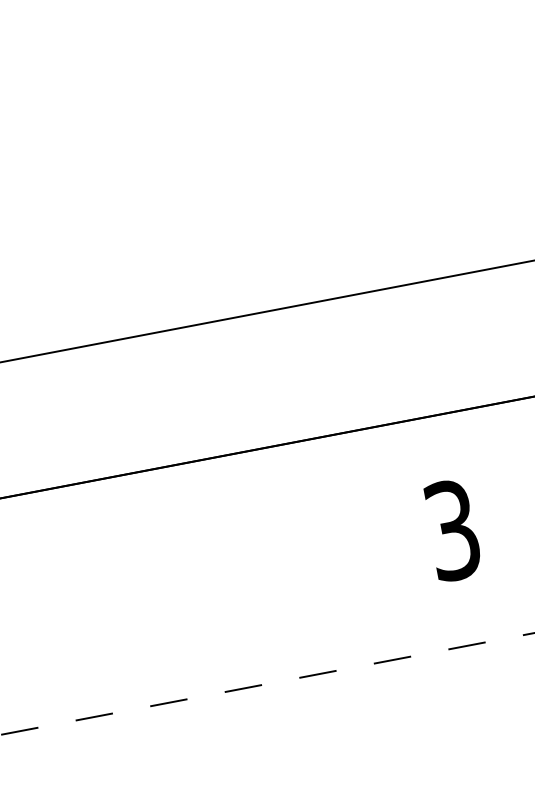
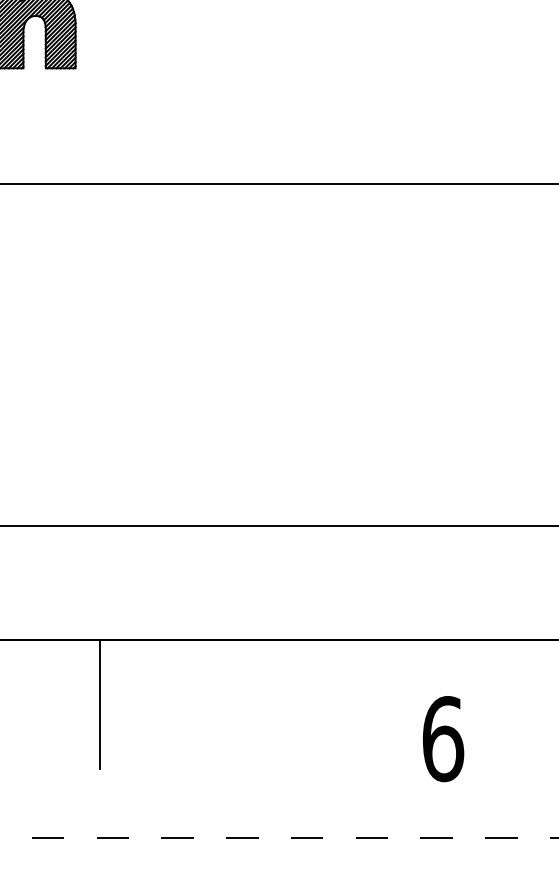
text: (453, 530) -> (443, 739), 3 -> 6
line: (50, 564) -> (100, 703), added

